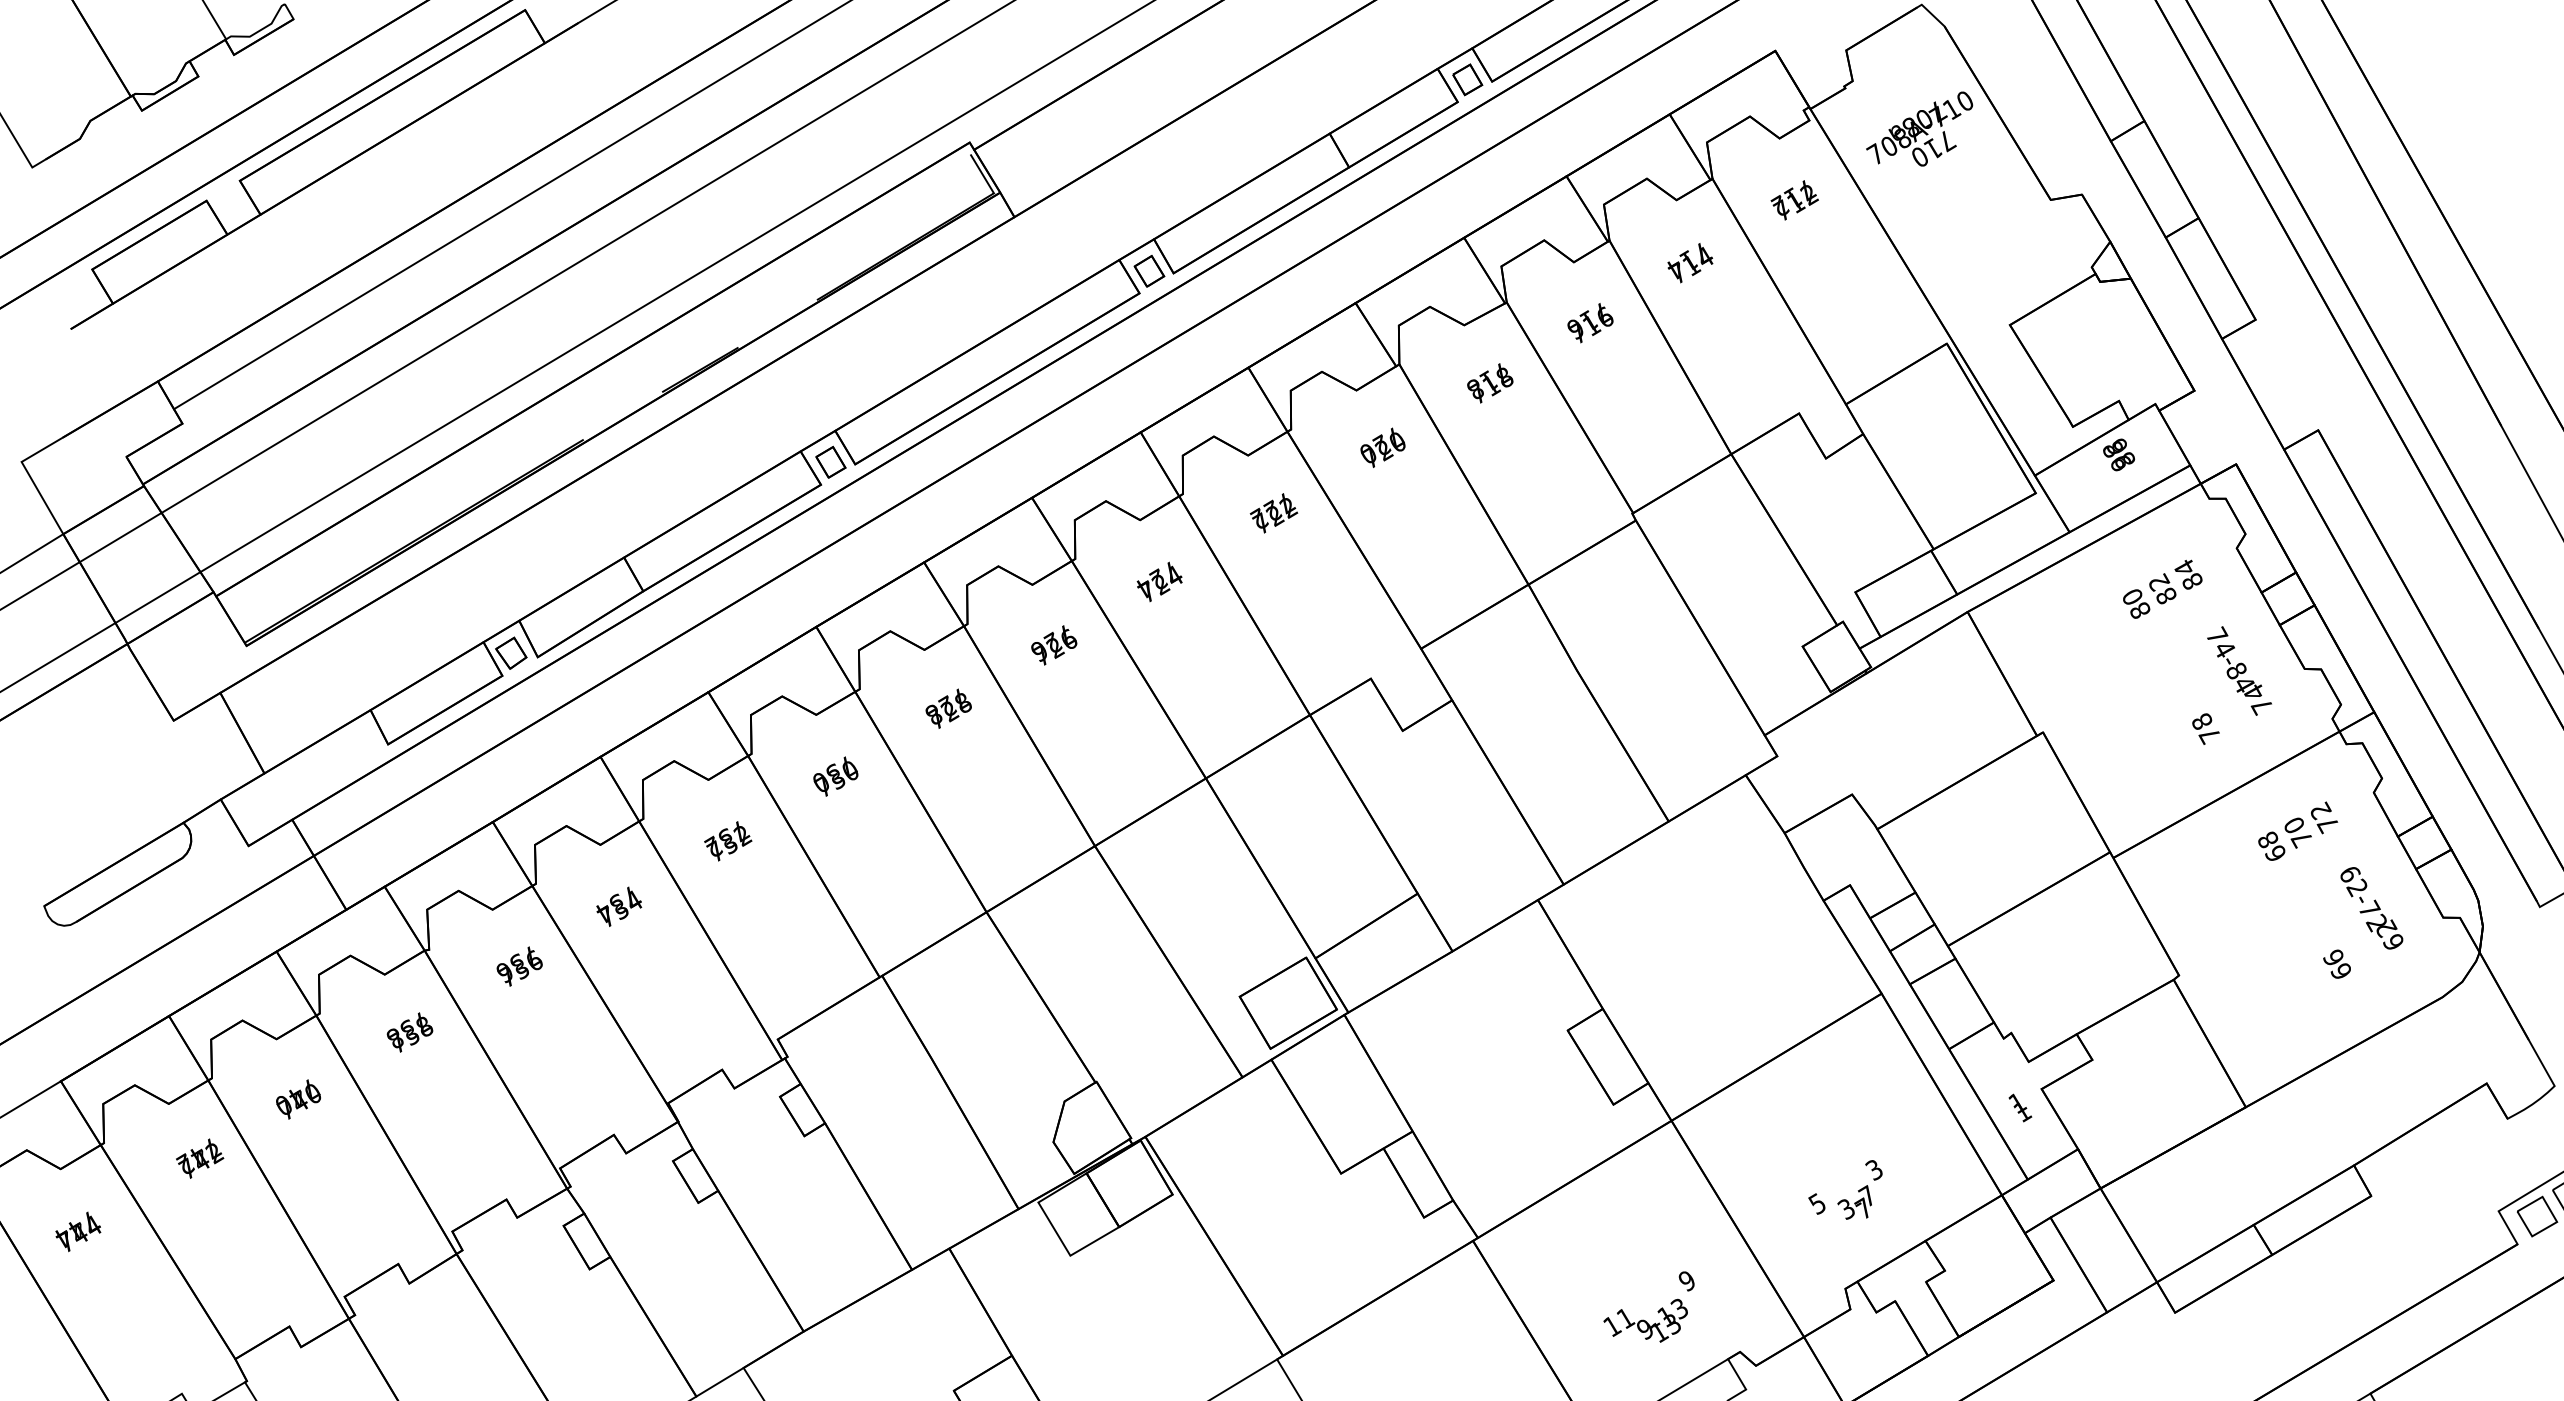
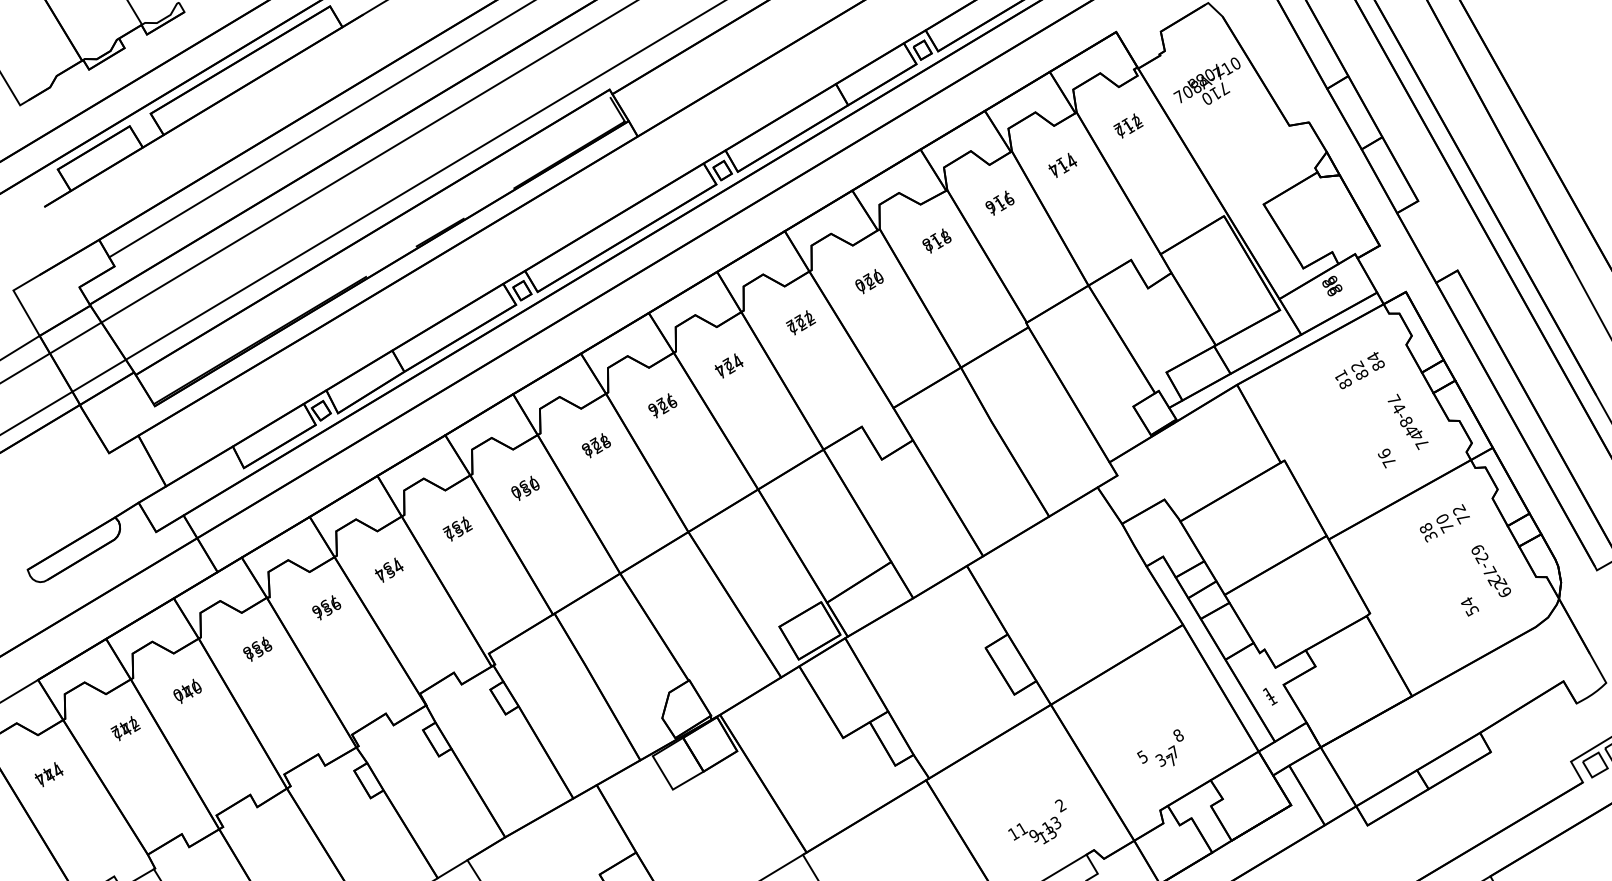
text: (2132, 595) -> (1340, 374), 80 -> 81
text: (2201, 721) -> (1384, 453), 78 -> 76
text: (2275, 853) -> (1430, 536), 68 -> 38
text: (2337, 964) -> (1469, 606), 66 -> 54
text: (1872, 1169) -> (1177, 735), 3 -> 8
text: (1686, 1282) -> (1060, 806), 9 -> 2

